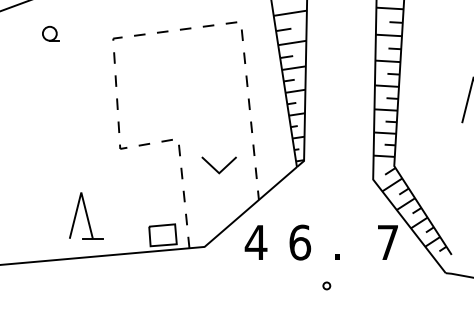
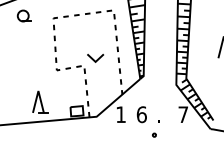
part: (49, 32) -> (23, 15), size x1.67
line: (214, 165) -> (93, 58), moved
text: (254, 242) -> (120, 114), 4 -> 1

